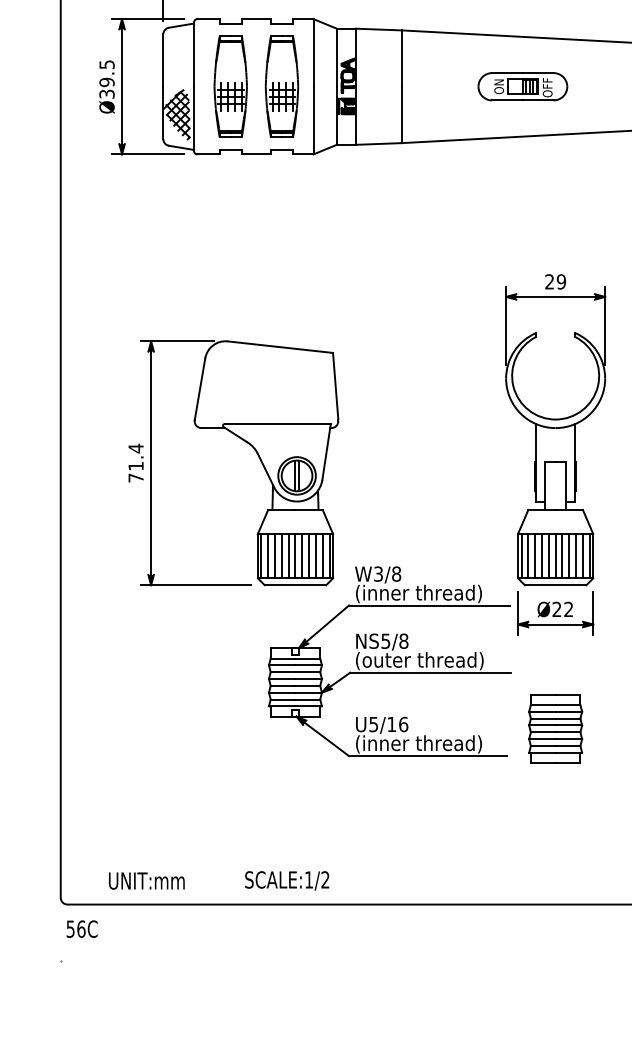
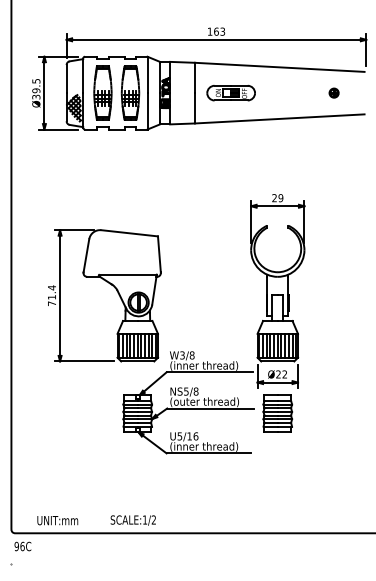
part: (521, 85) -> (230, 92), moved
part: (555, 728) -> (277, 413), moved
text: (70, 927) -> (16, 545), 56C -> 96C

